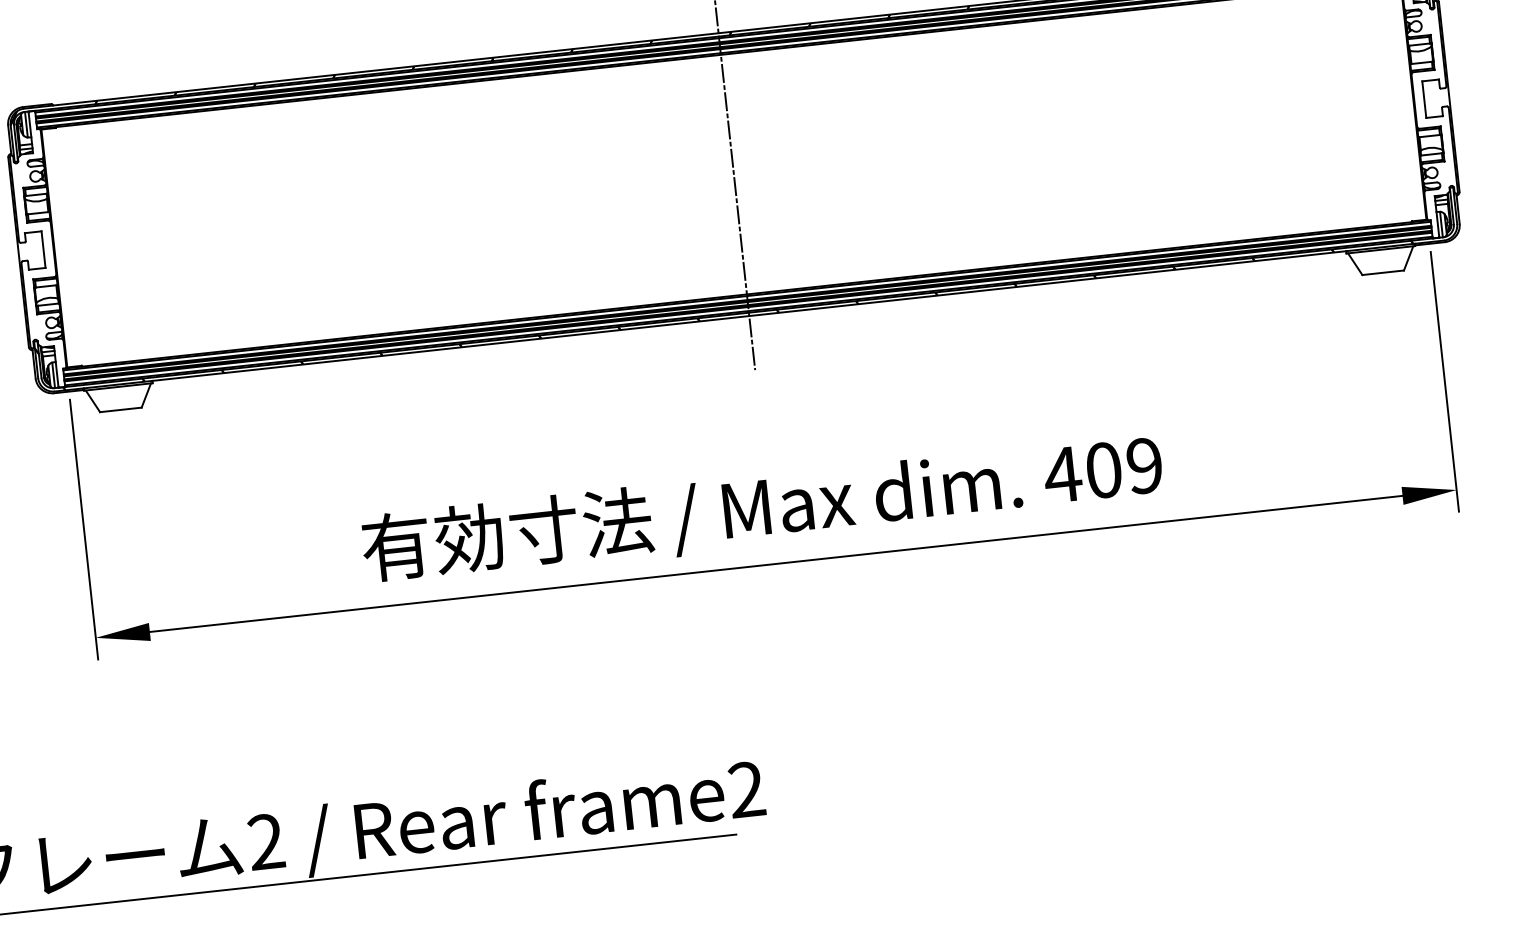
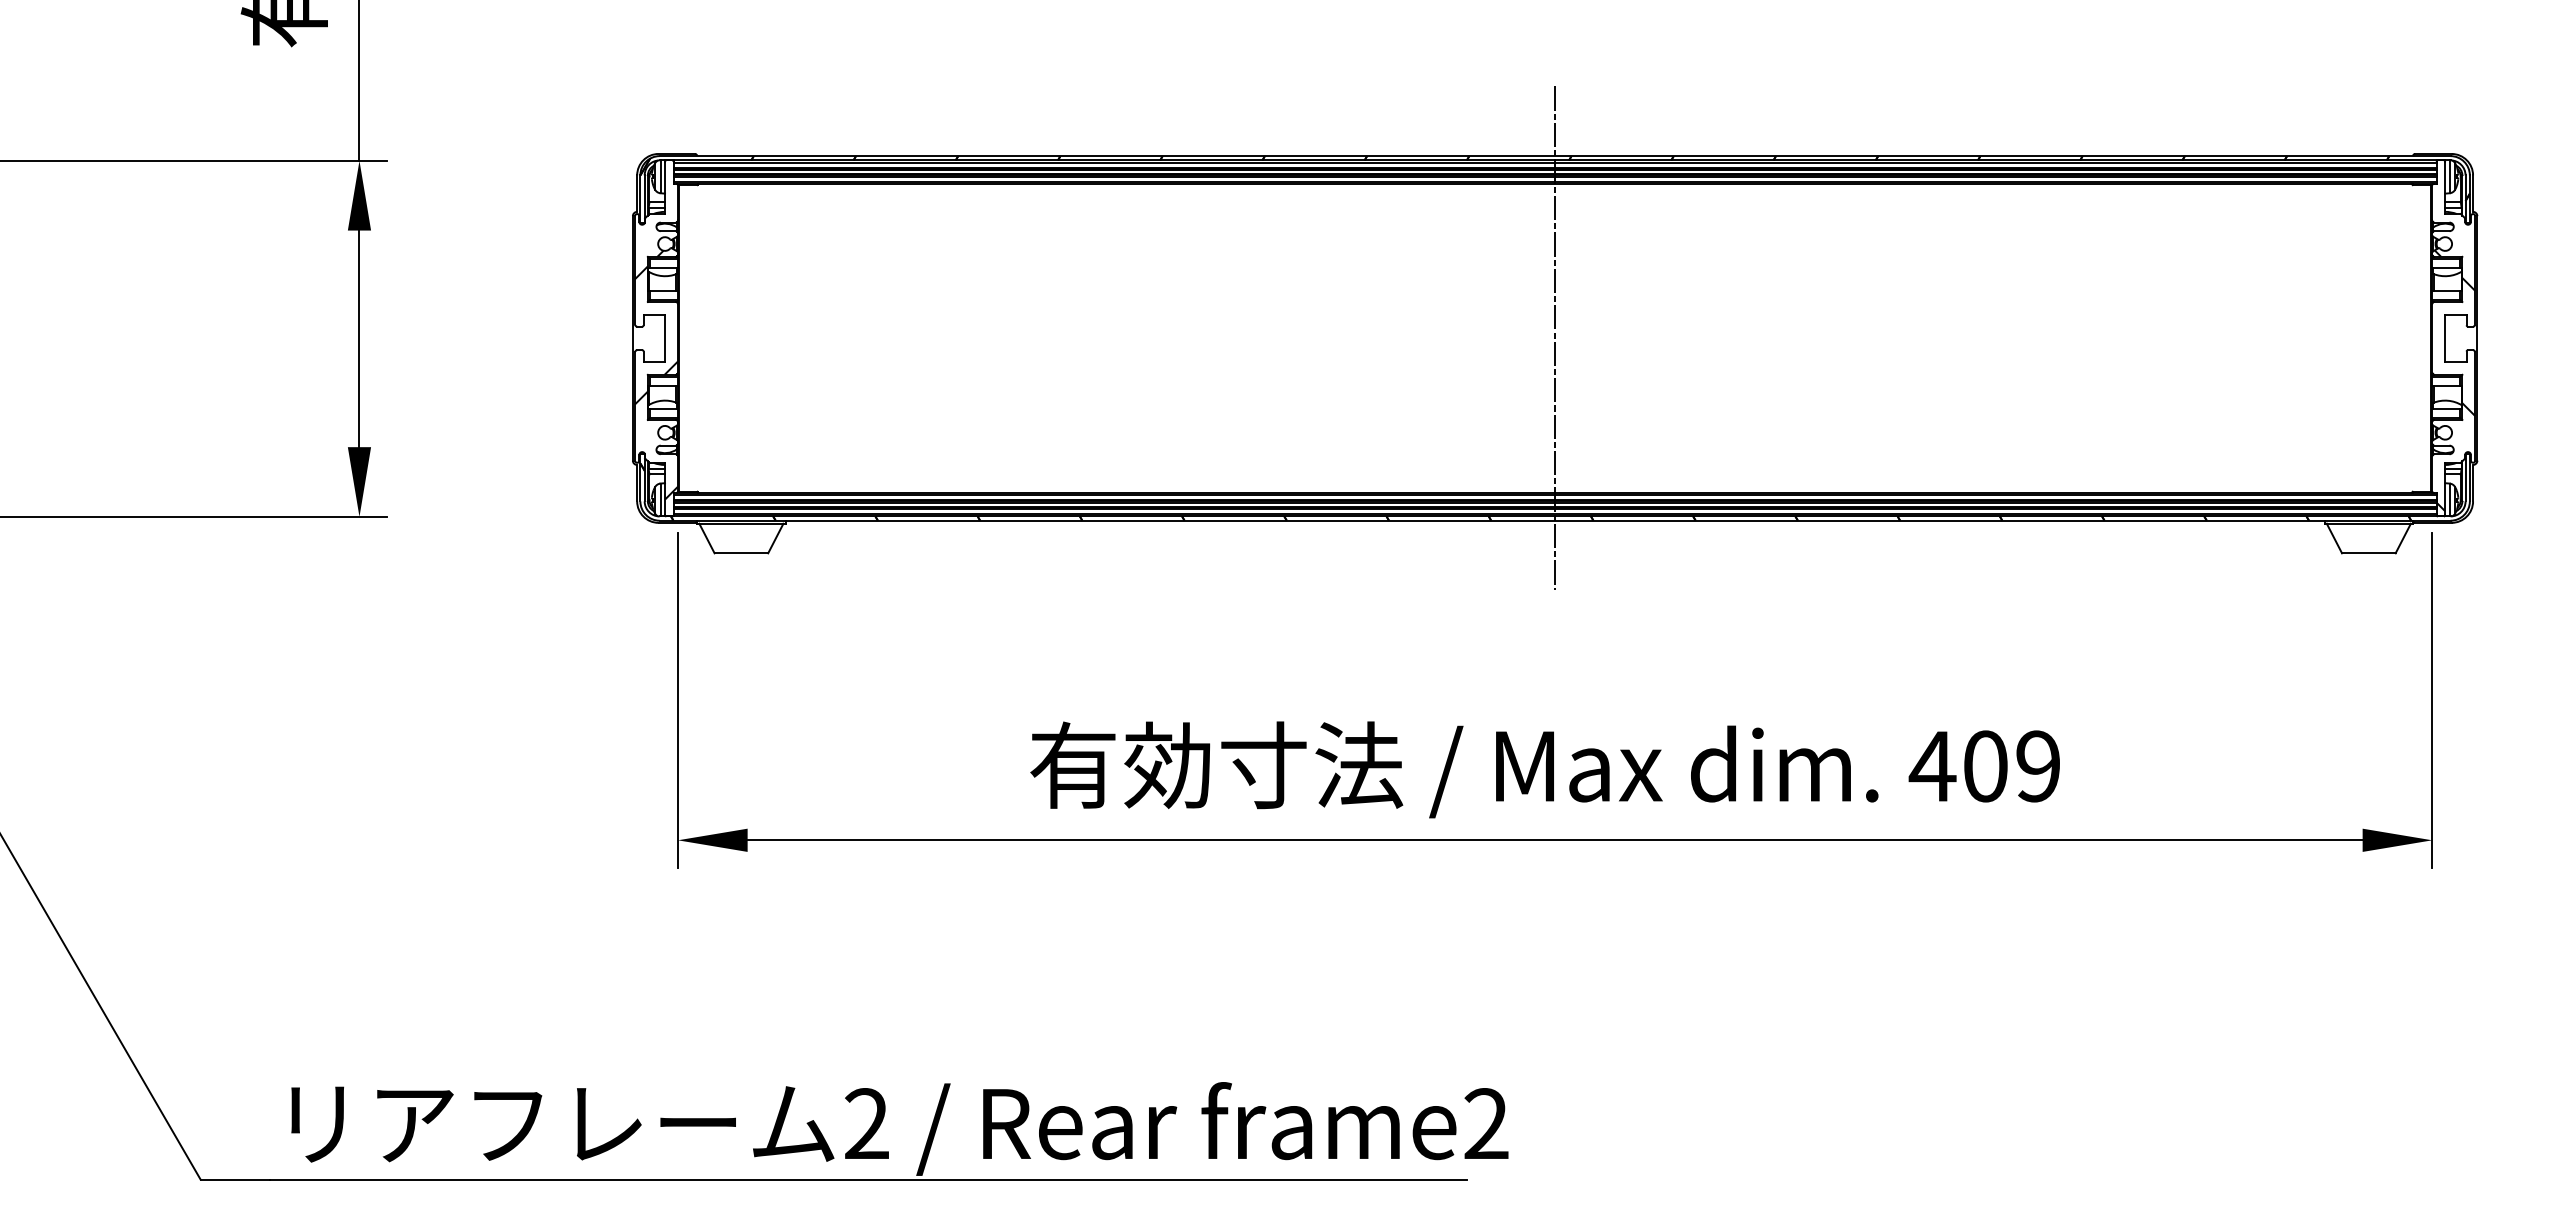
hatch: (1434, 131) -> (2453, 380), added
hatch: (39, 276) -> (656, 371), added

